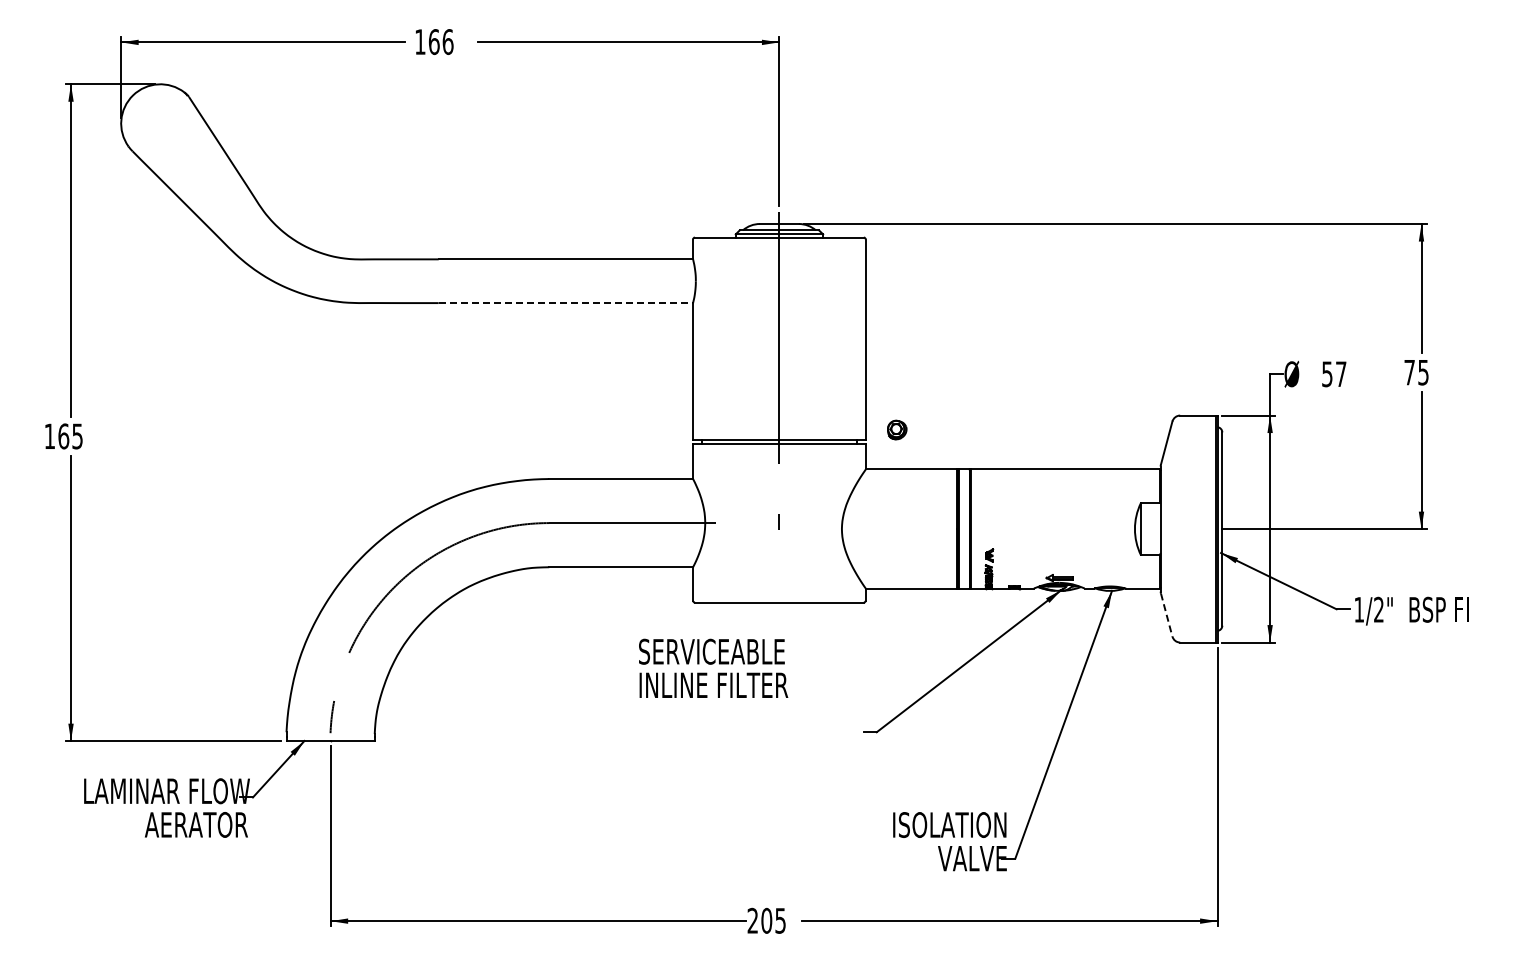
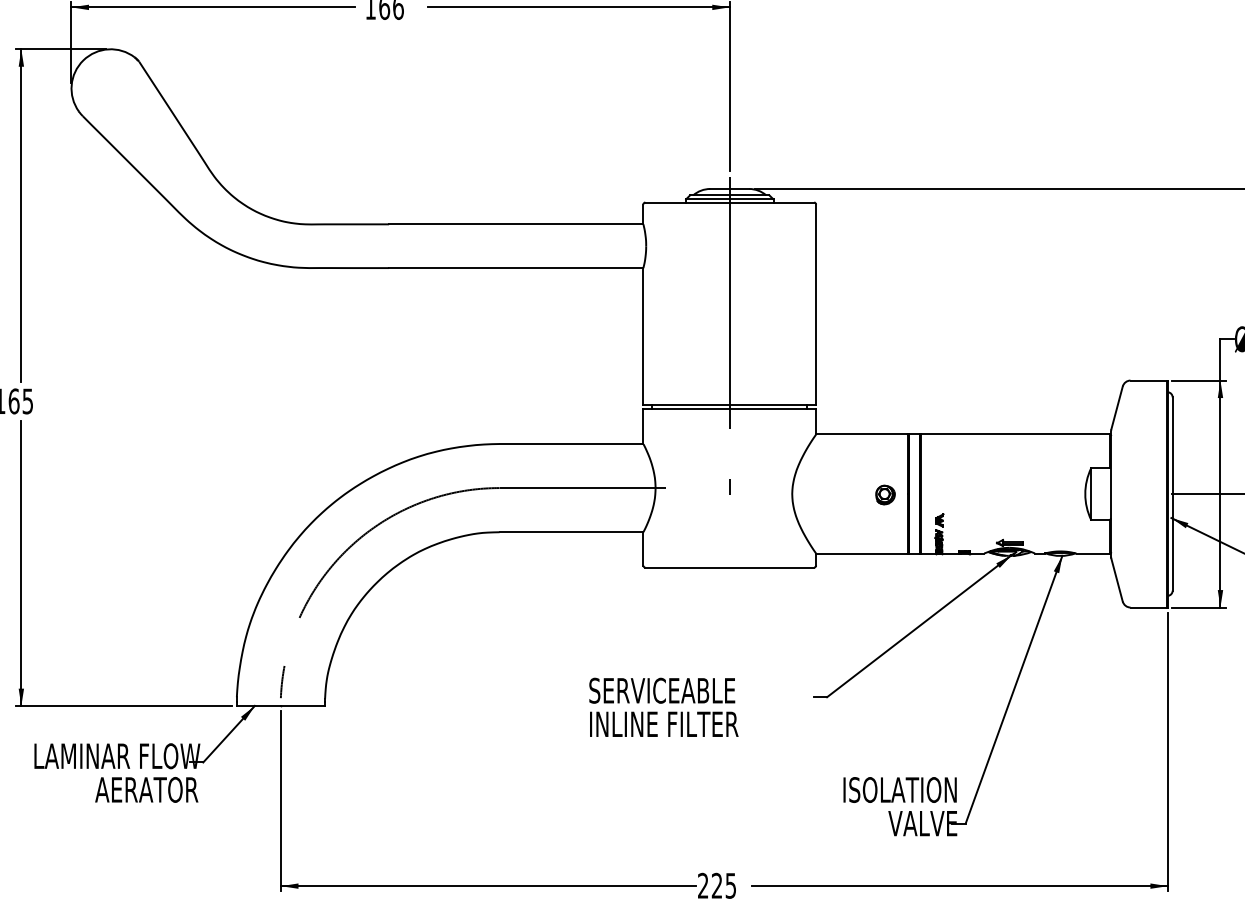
line: (566, 303) -> (516, 268), dashed -> solid
part: (897, 429) -> (885, 494), moved
line: (1166, 615) -> (1116, 580), dashed -> solid
text: (713, 667) -> (663, 706), moved
text: (766, 920) -> (716, 885), 205 -> 225

